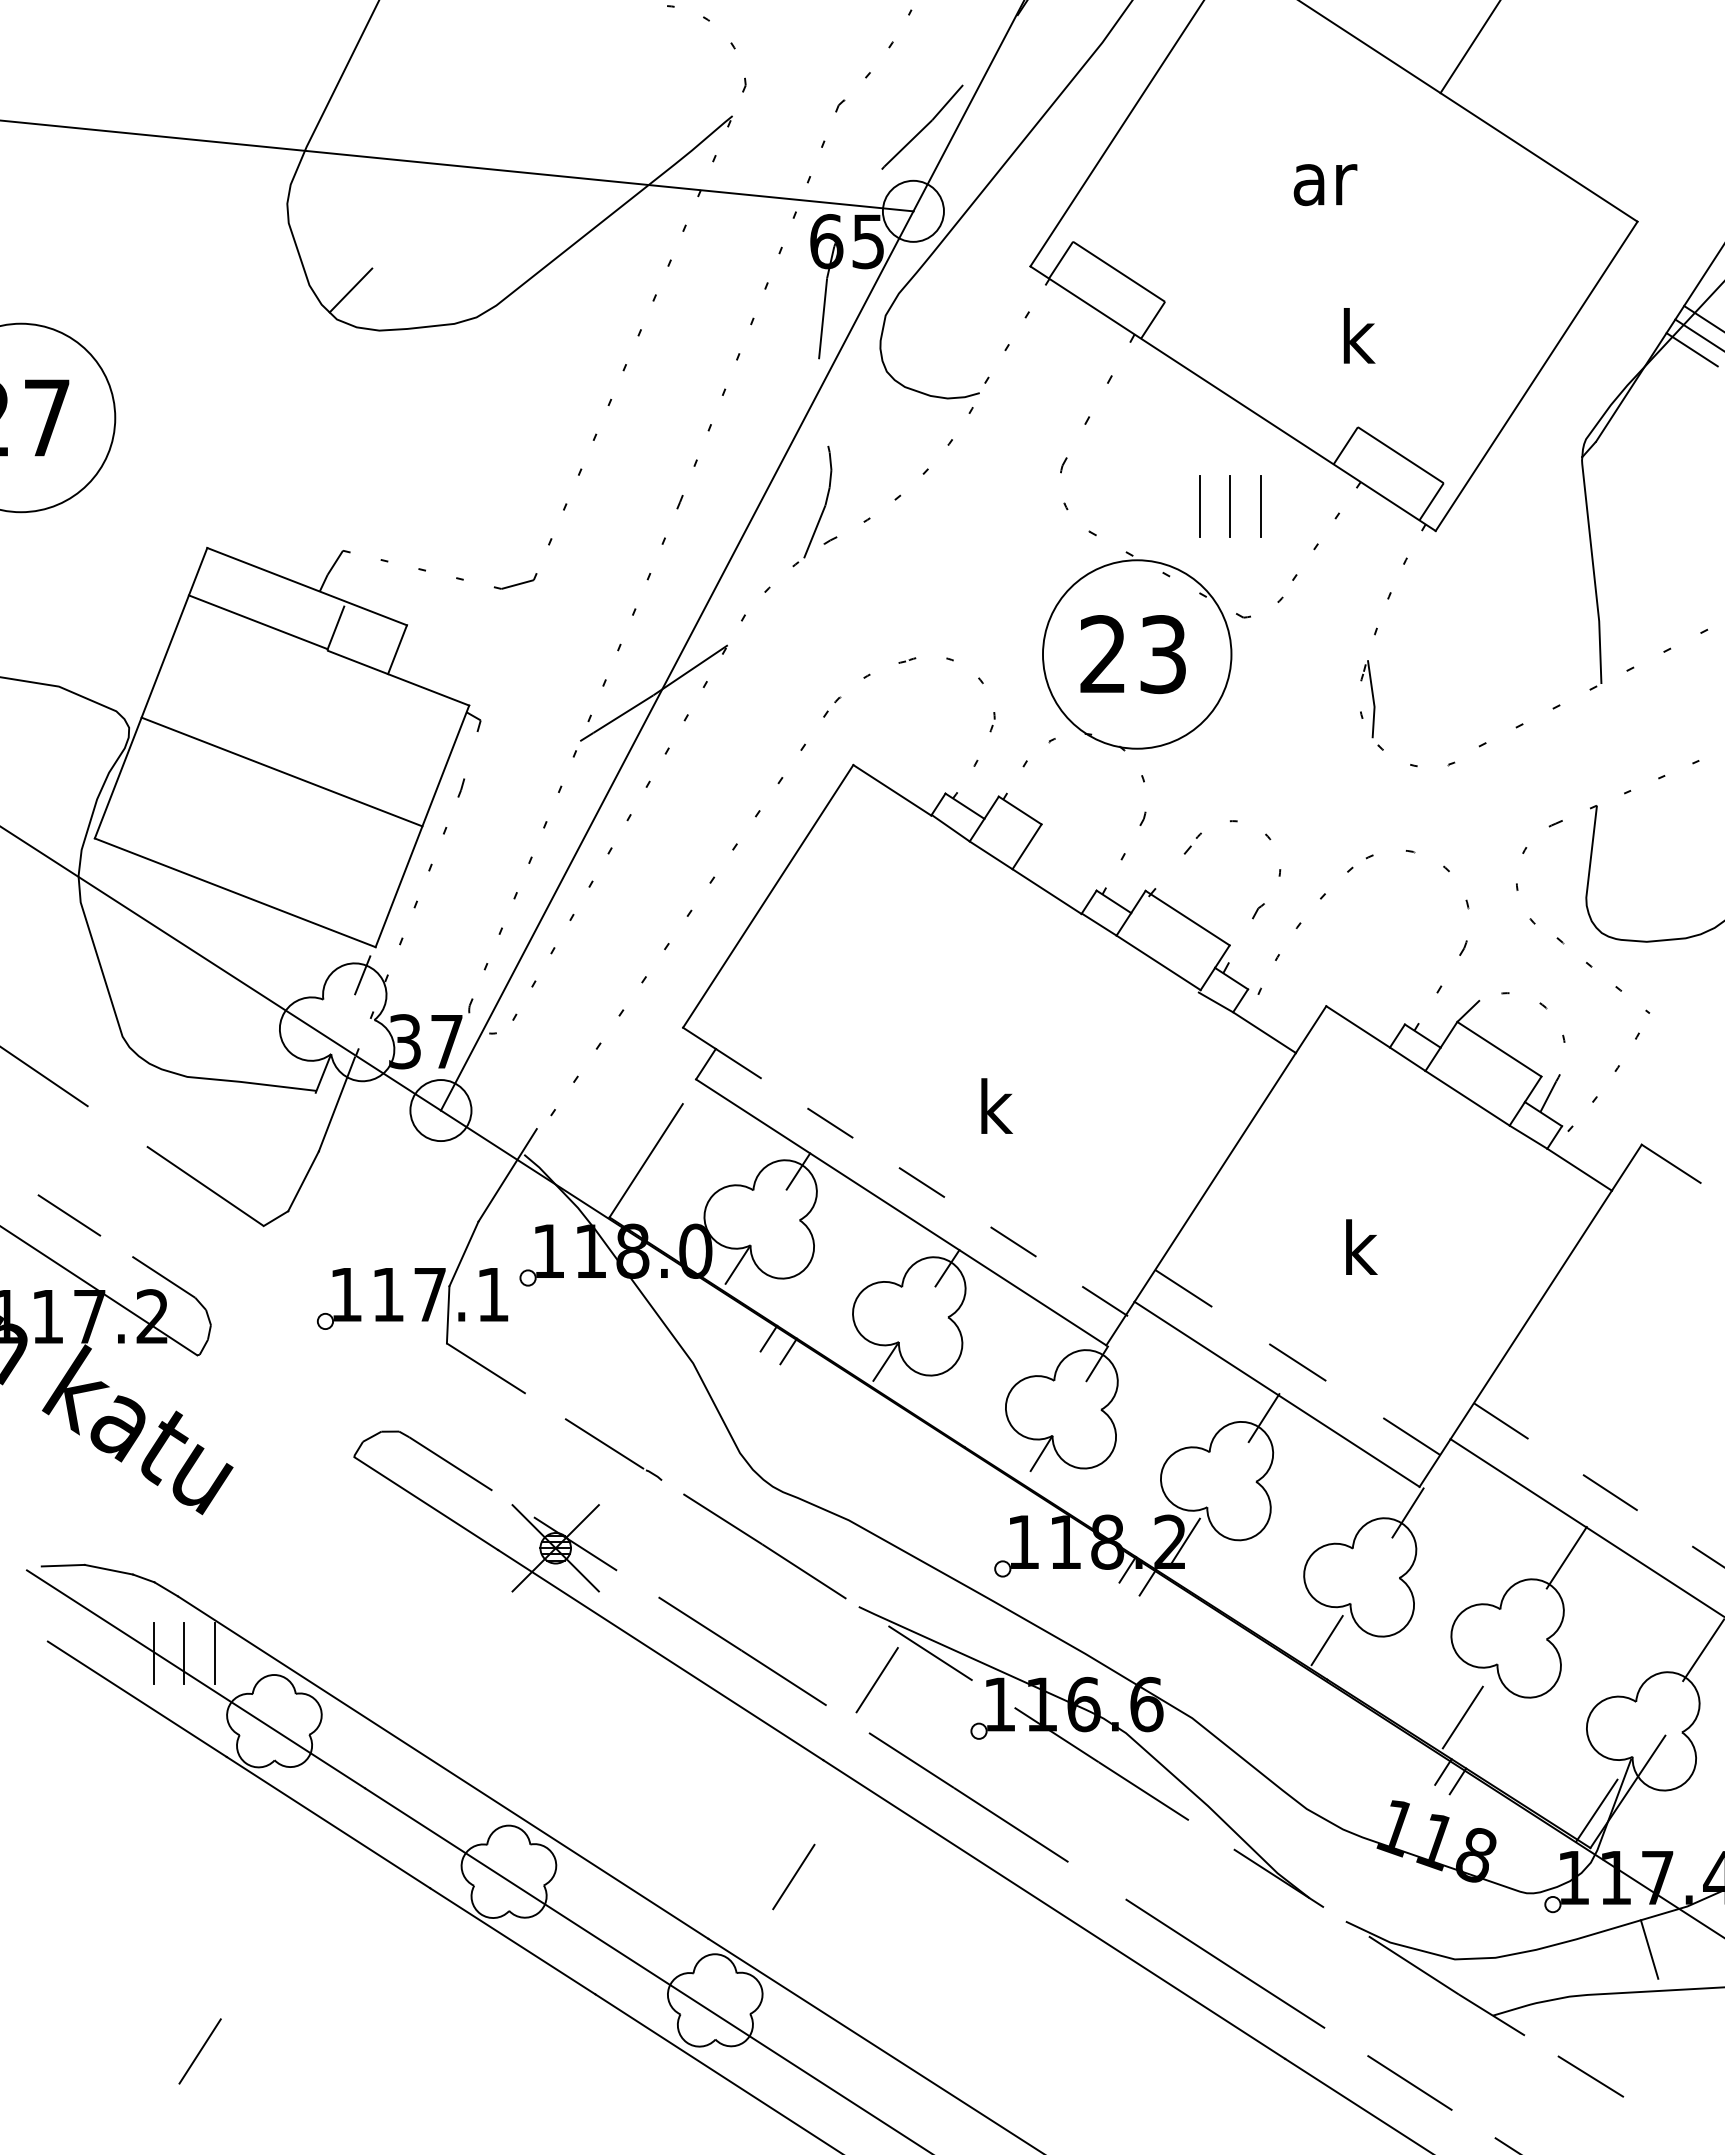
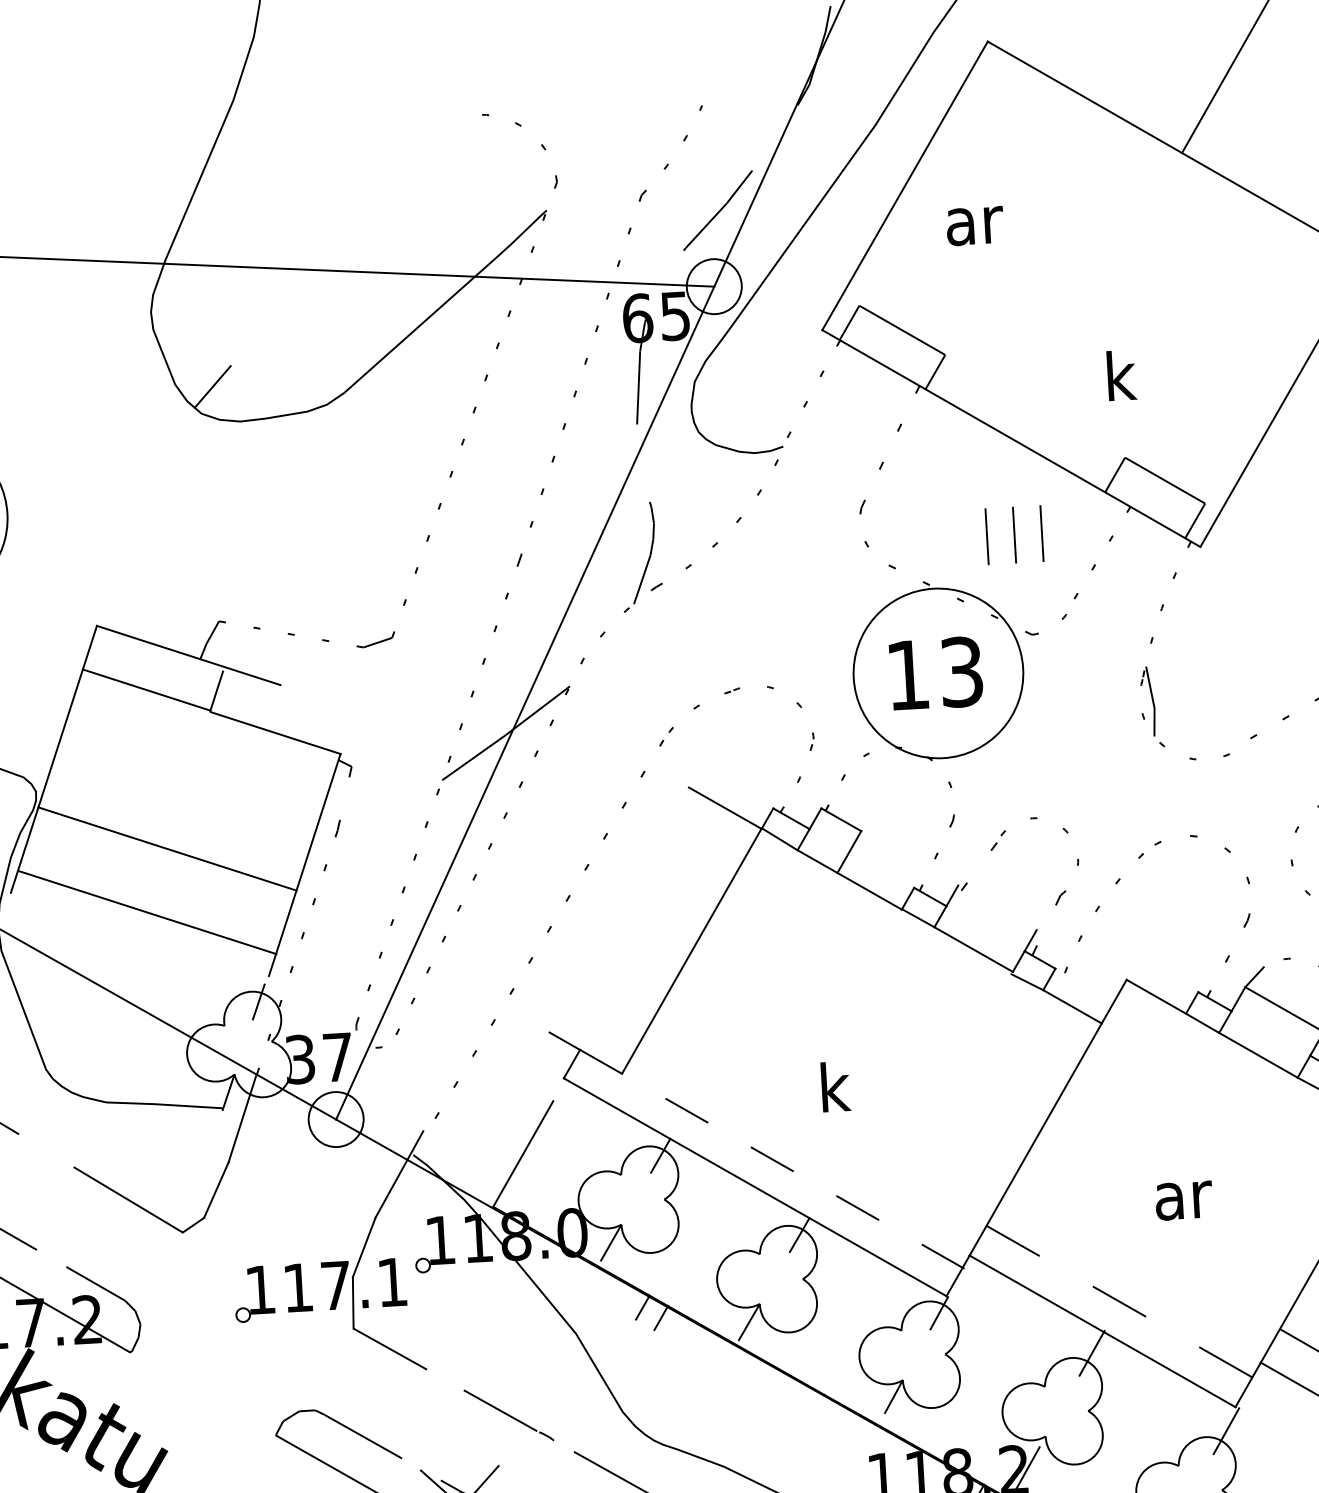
text: (1325, 185) -> (975, 226), moved
line: (397, 649) -> (273, 707), removed
text: (1102, 653) -> (907, 674), 23 -> 13
line: (281, 771) -> (146, 912), moved
line: (234, 892) -> (166, 848), moved
line: (768, 896) -> (692, 951), moved
line: (1187, 917) -> (997, 907), removed
text: (1375, 1247) -> (1183, 1194), k -> ar

